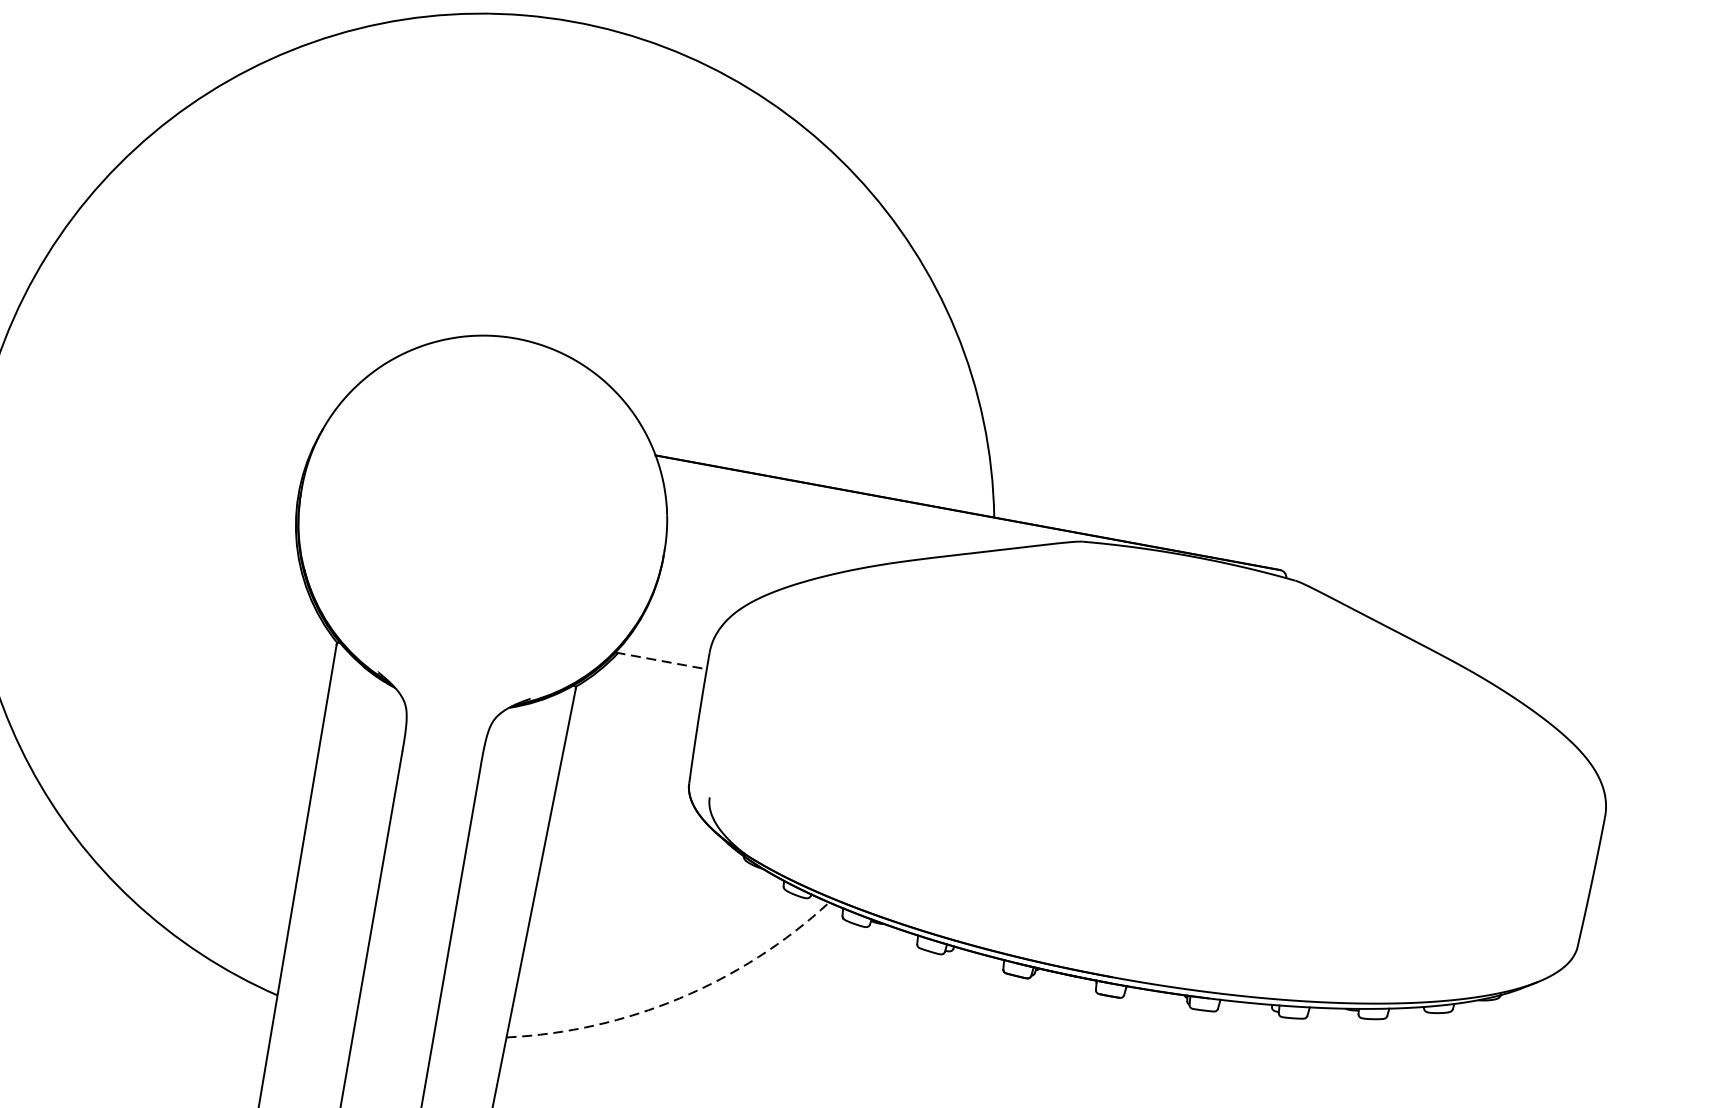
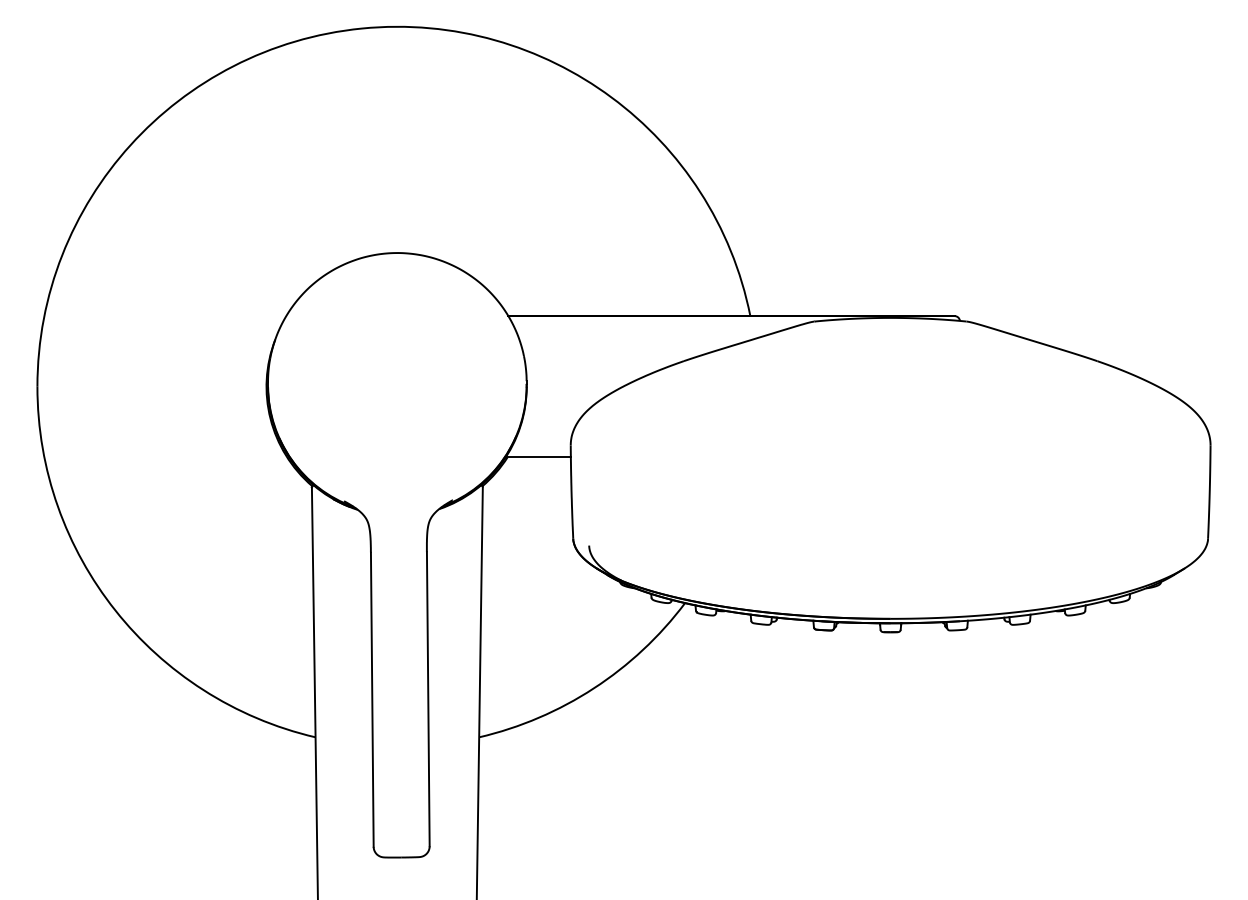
line: (661, 661) -> (538, 457), dashed -> solid
arc: (679, 998) -> (593, 688), dashed -> solid

